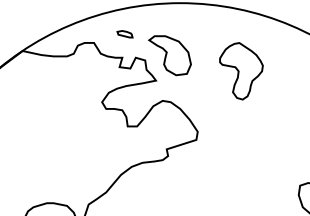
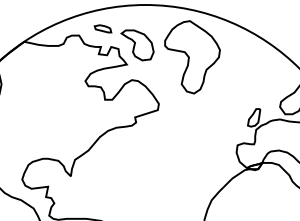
part: (124, 33) -> (102, 28), size x1.43
part: (241, 71) -> (192, 57), size x1.67

